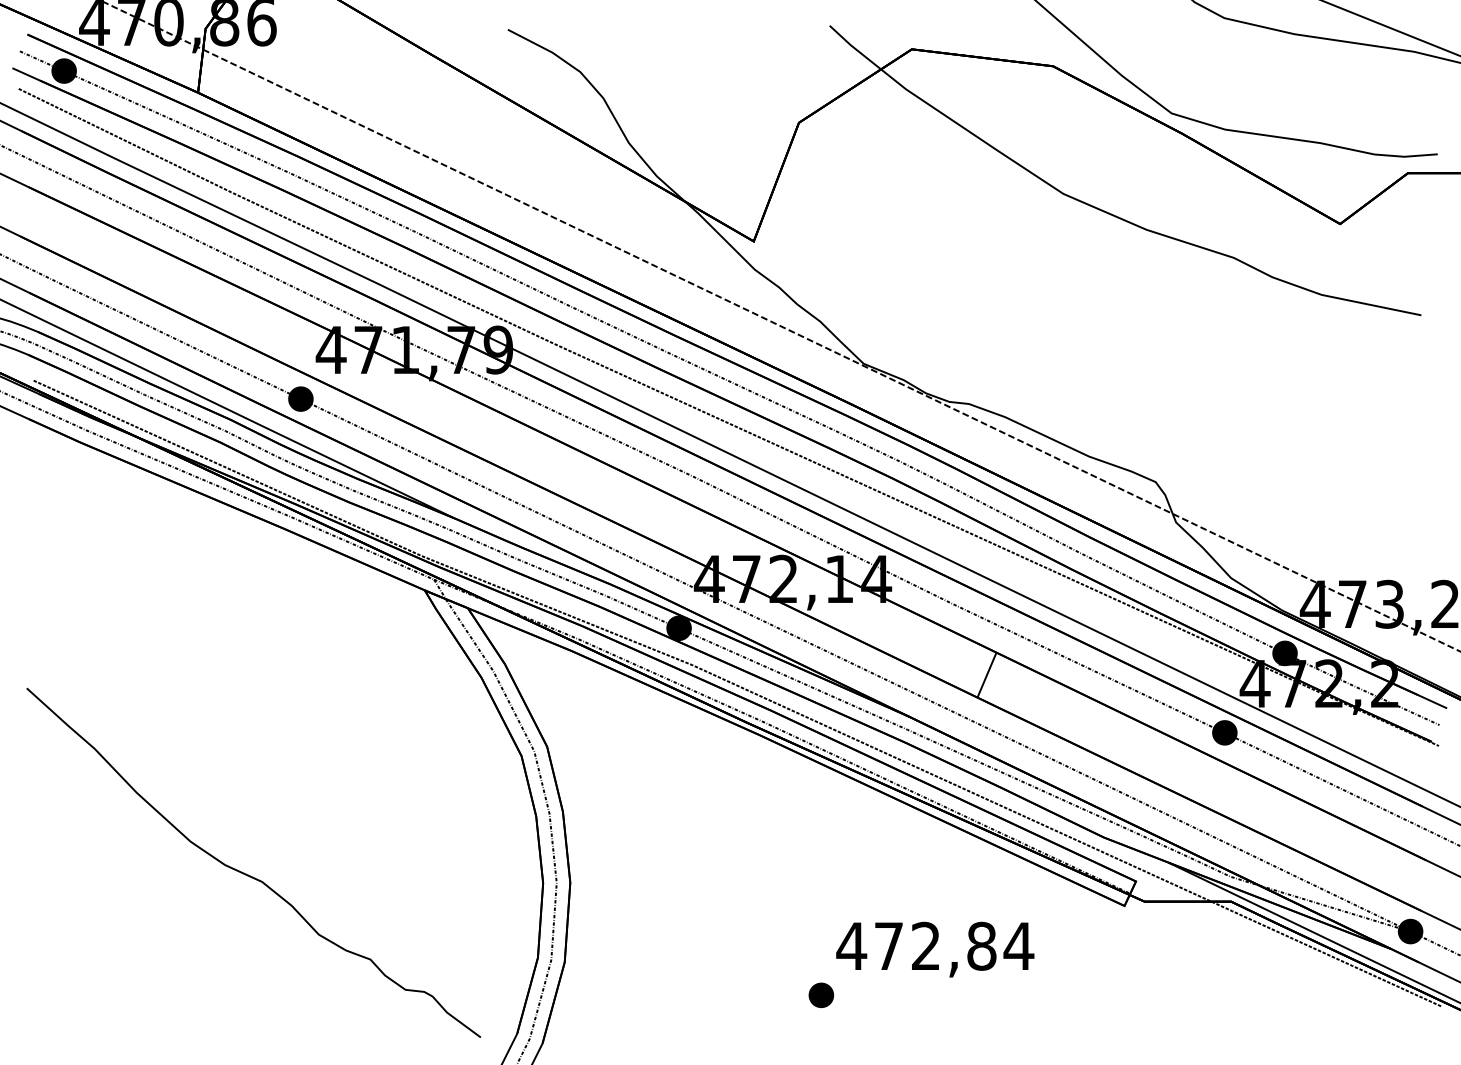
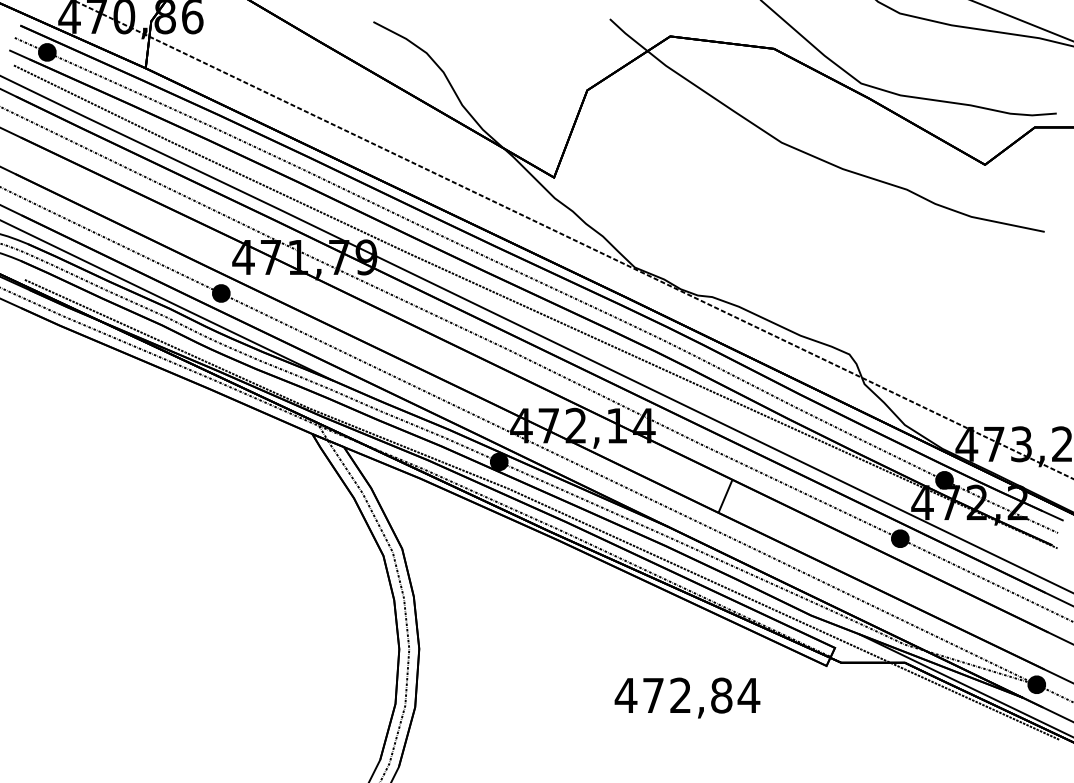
curve: (248, 874) -> (182, 642), removed
part: (821, 994) -> (603, 731), removed

